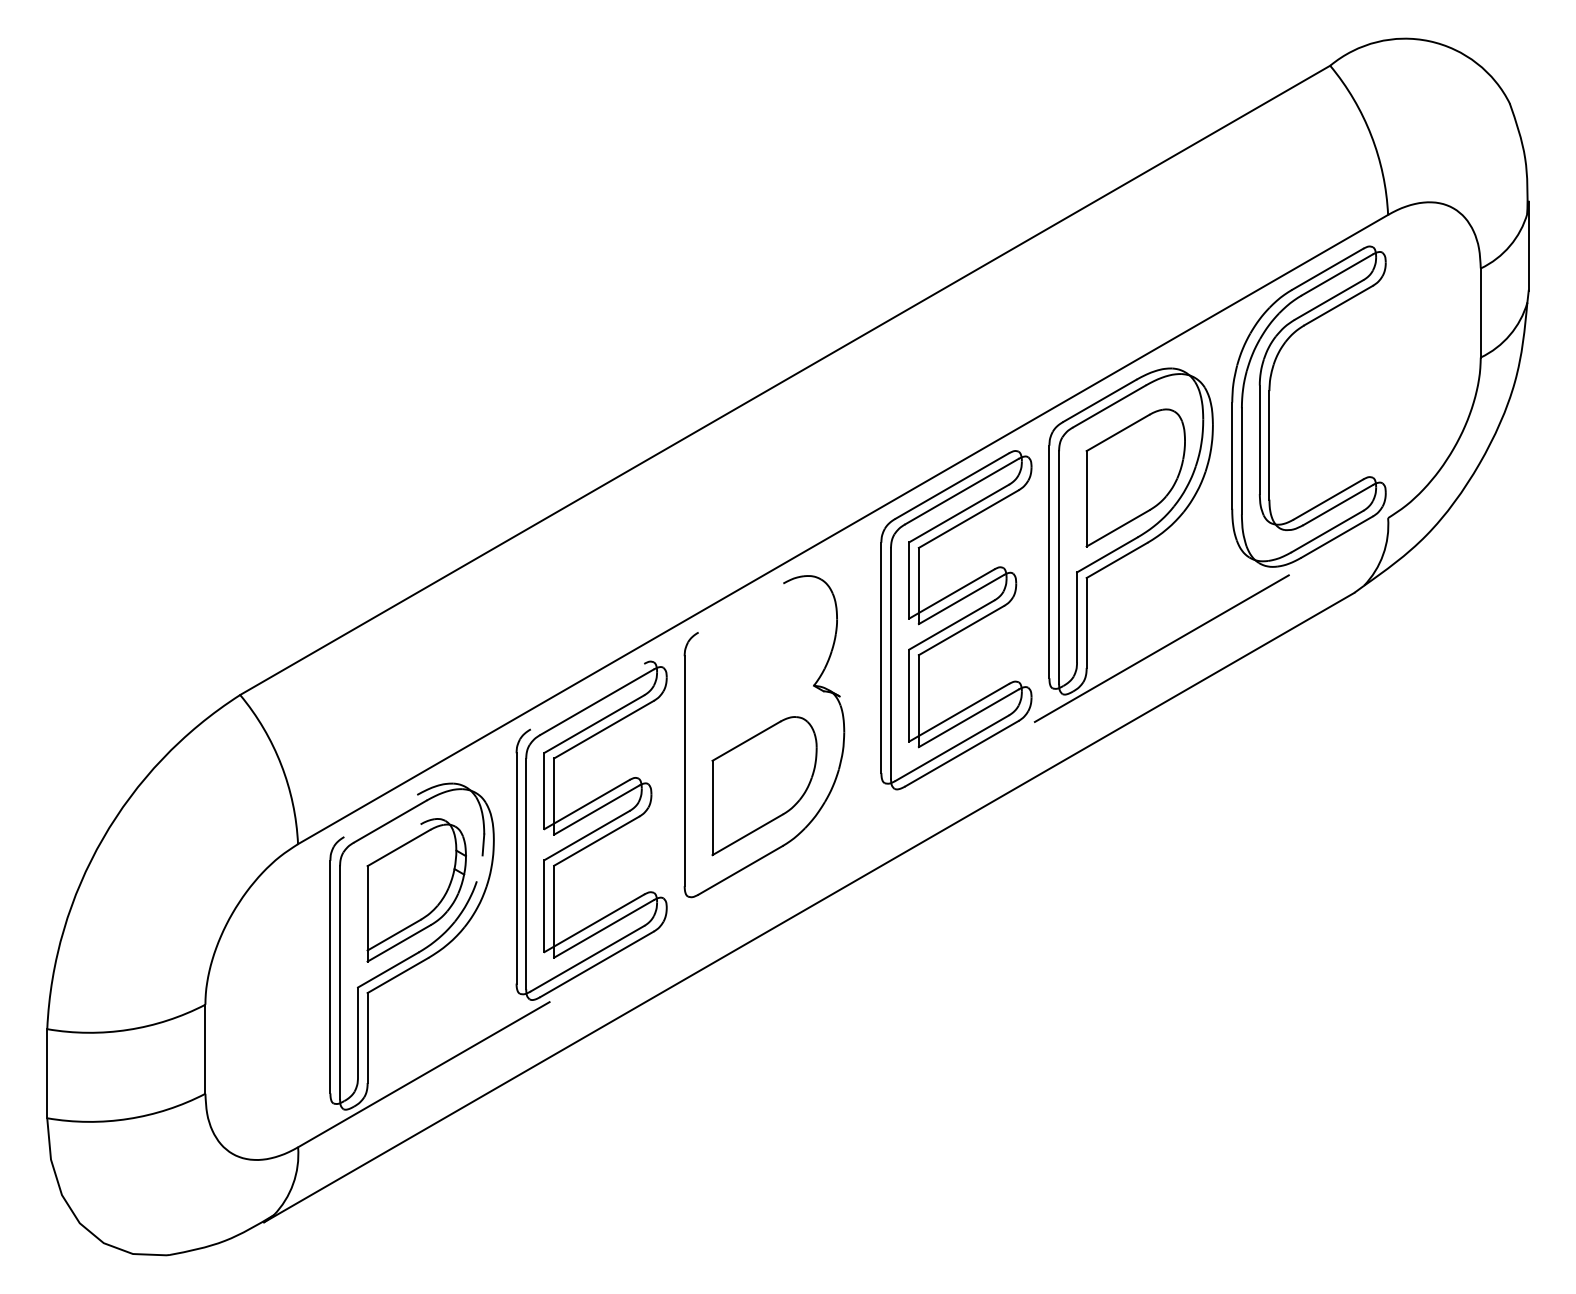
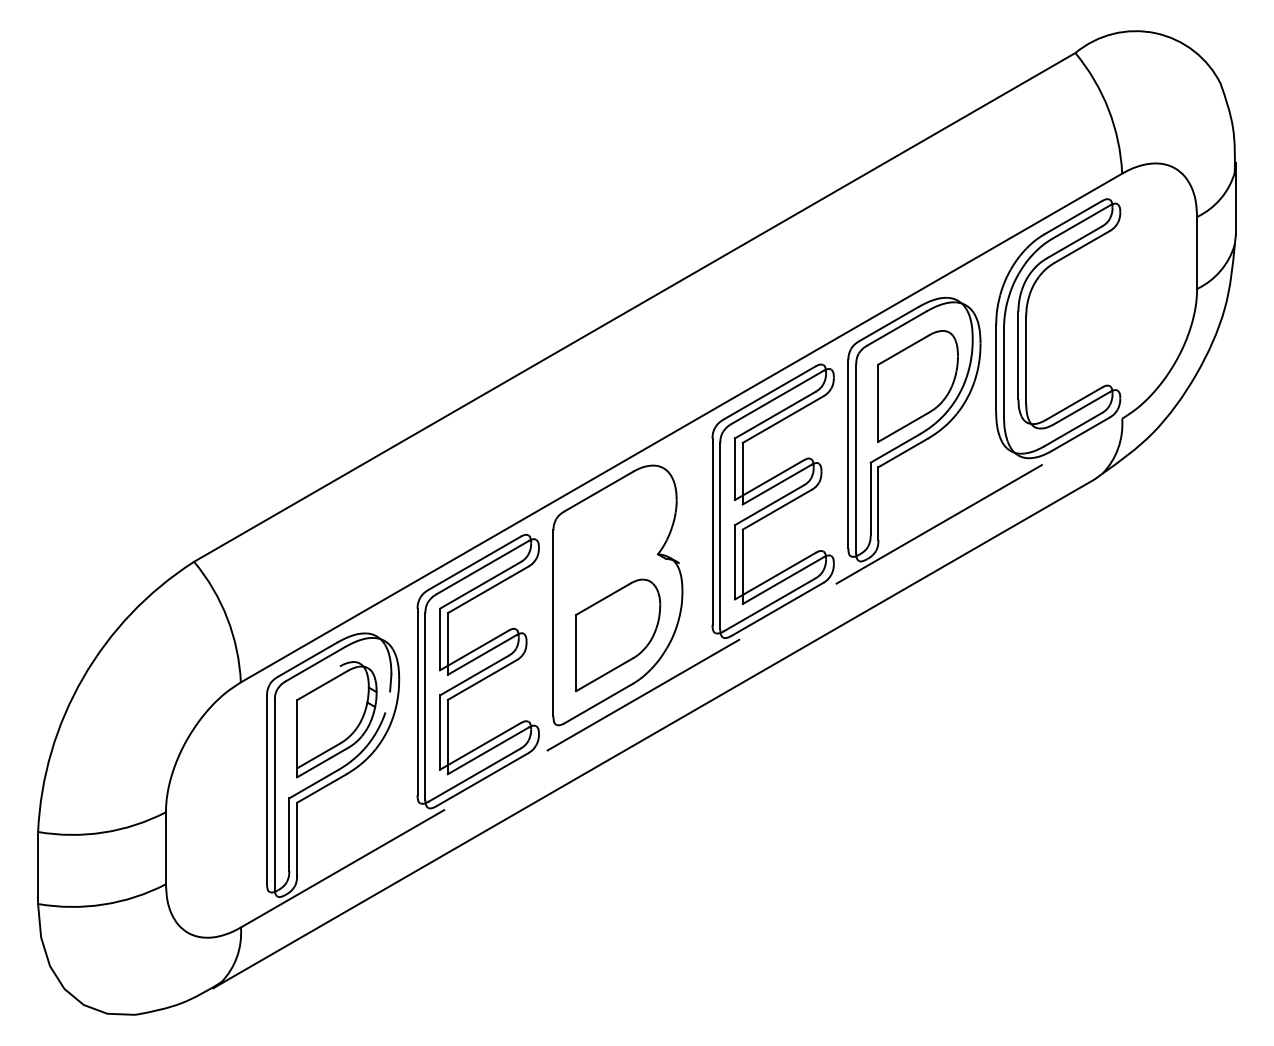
line: (740, 607) -> (598, 491), added
line: (587, 696) -> (474, 563), added
line: (380, 815) -> (307, 659), added
line: (795, 859) -> (643, 694), added

